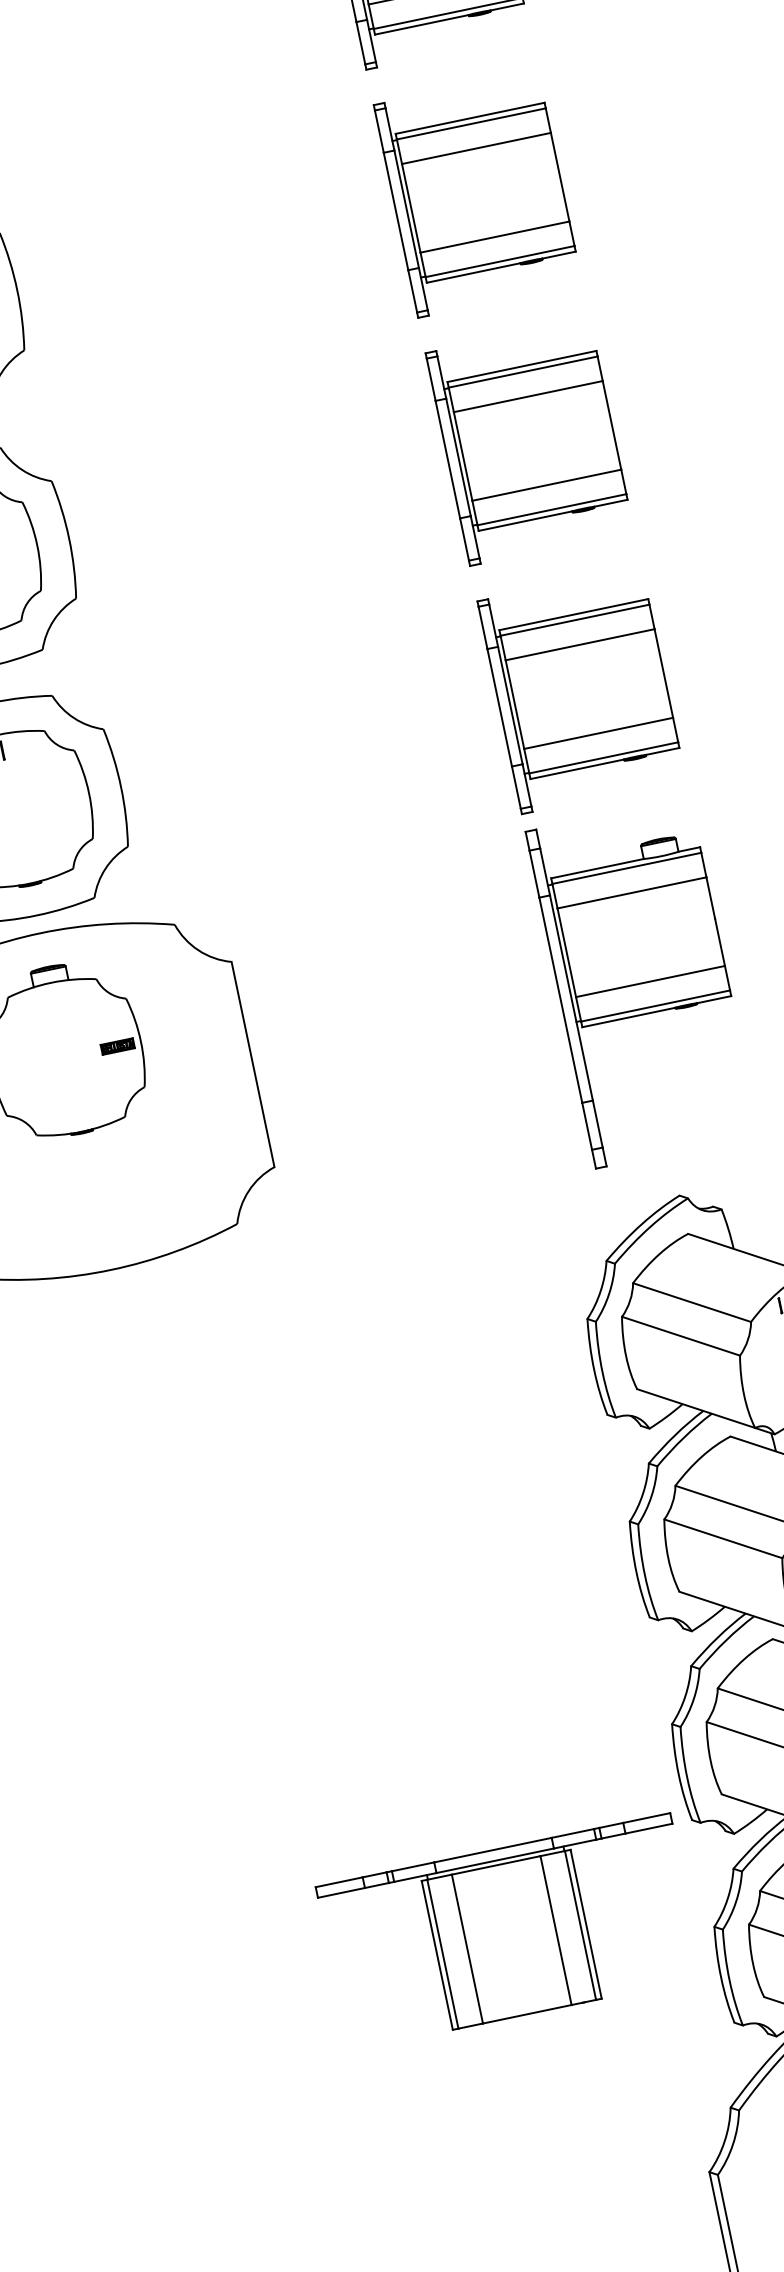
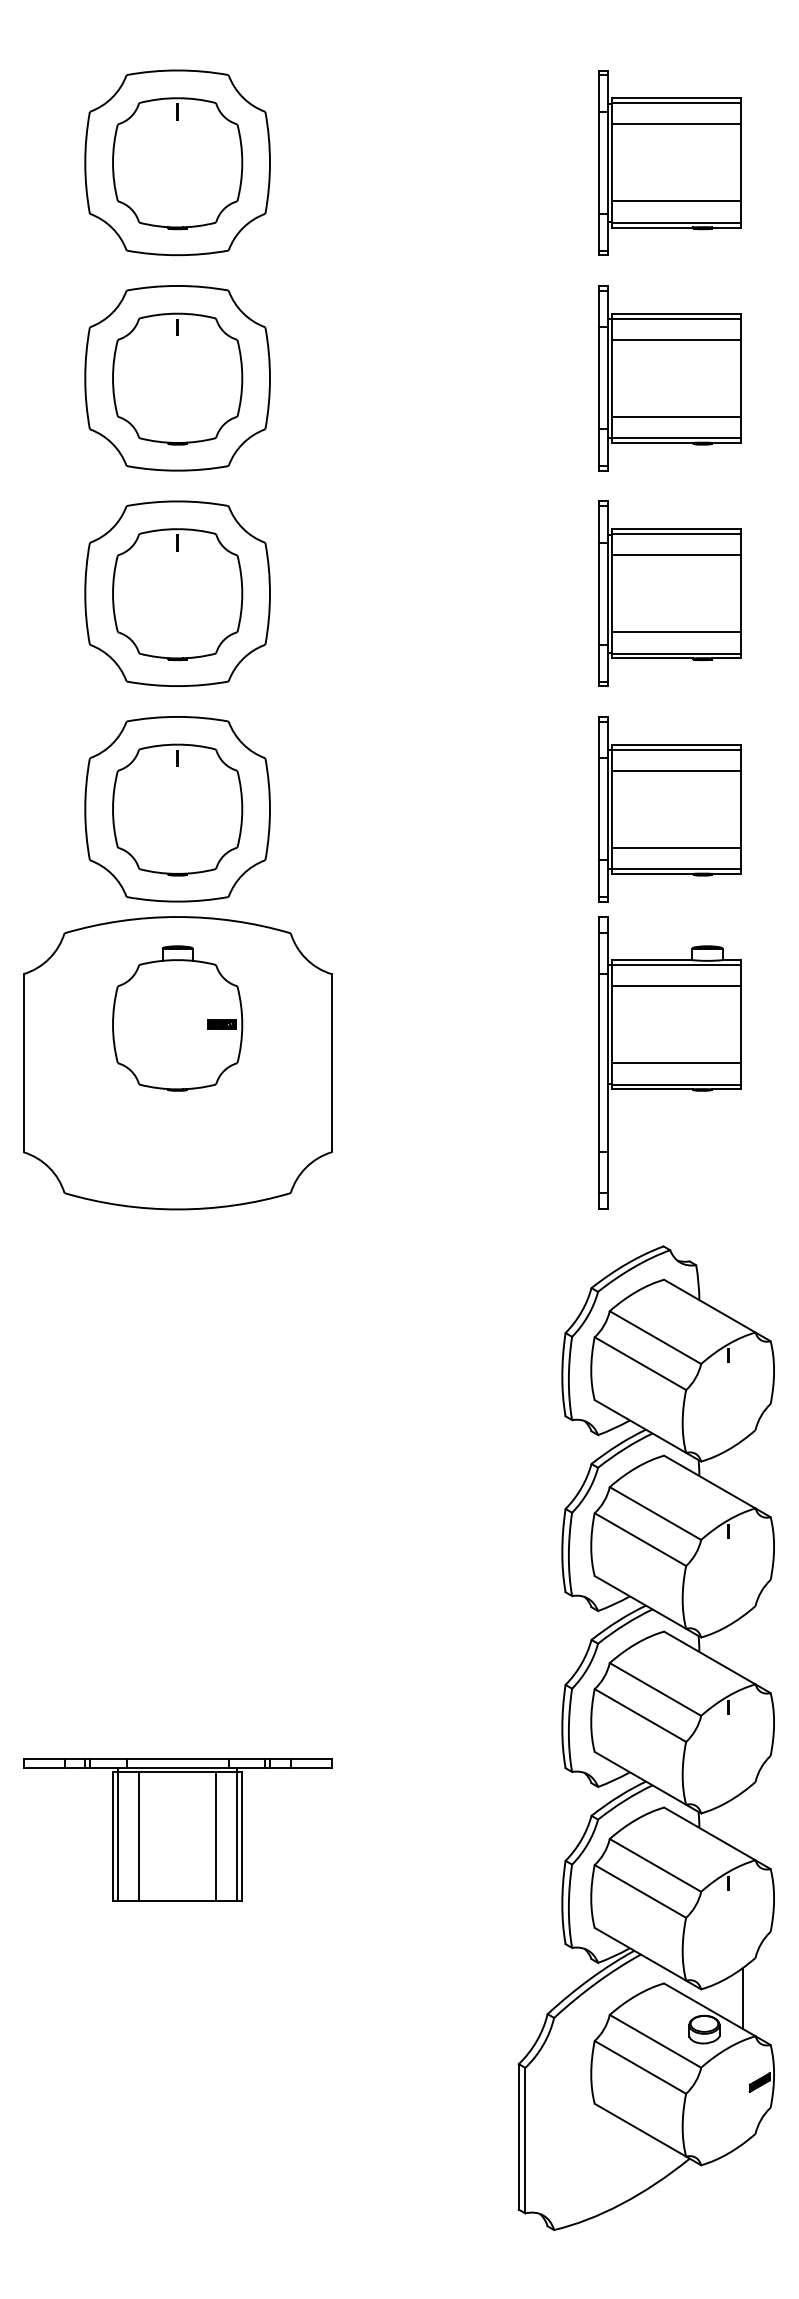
part: (509, 1931) -> (177, 1829), moved

